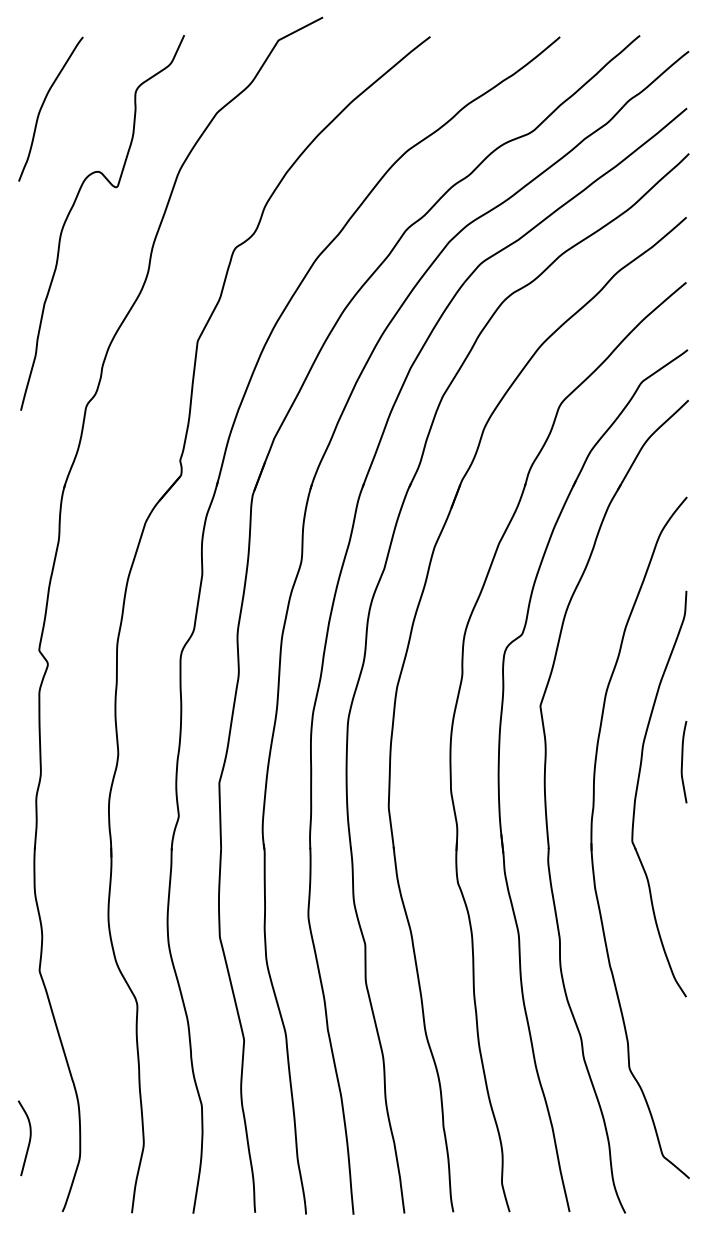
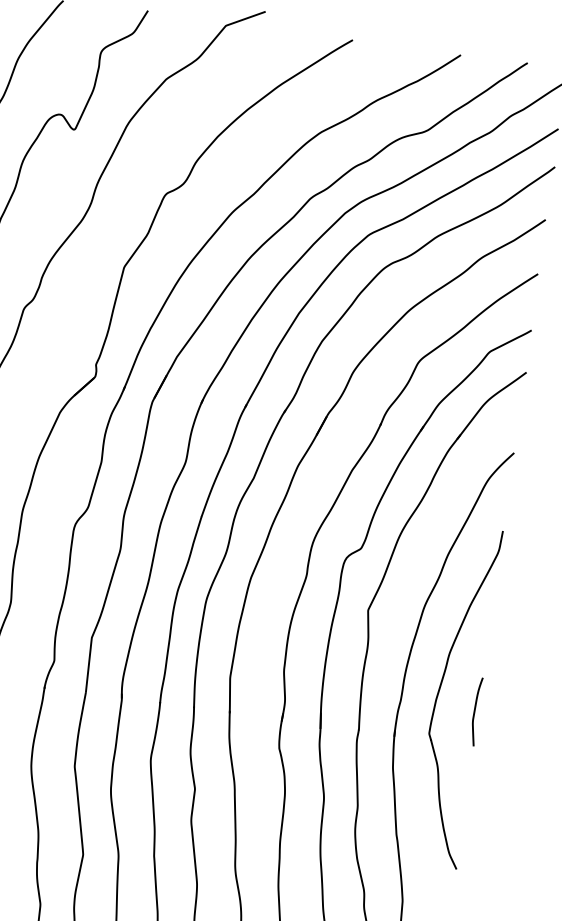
curve: (682, 762) -> (474, 711), moved

